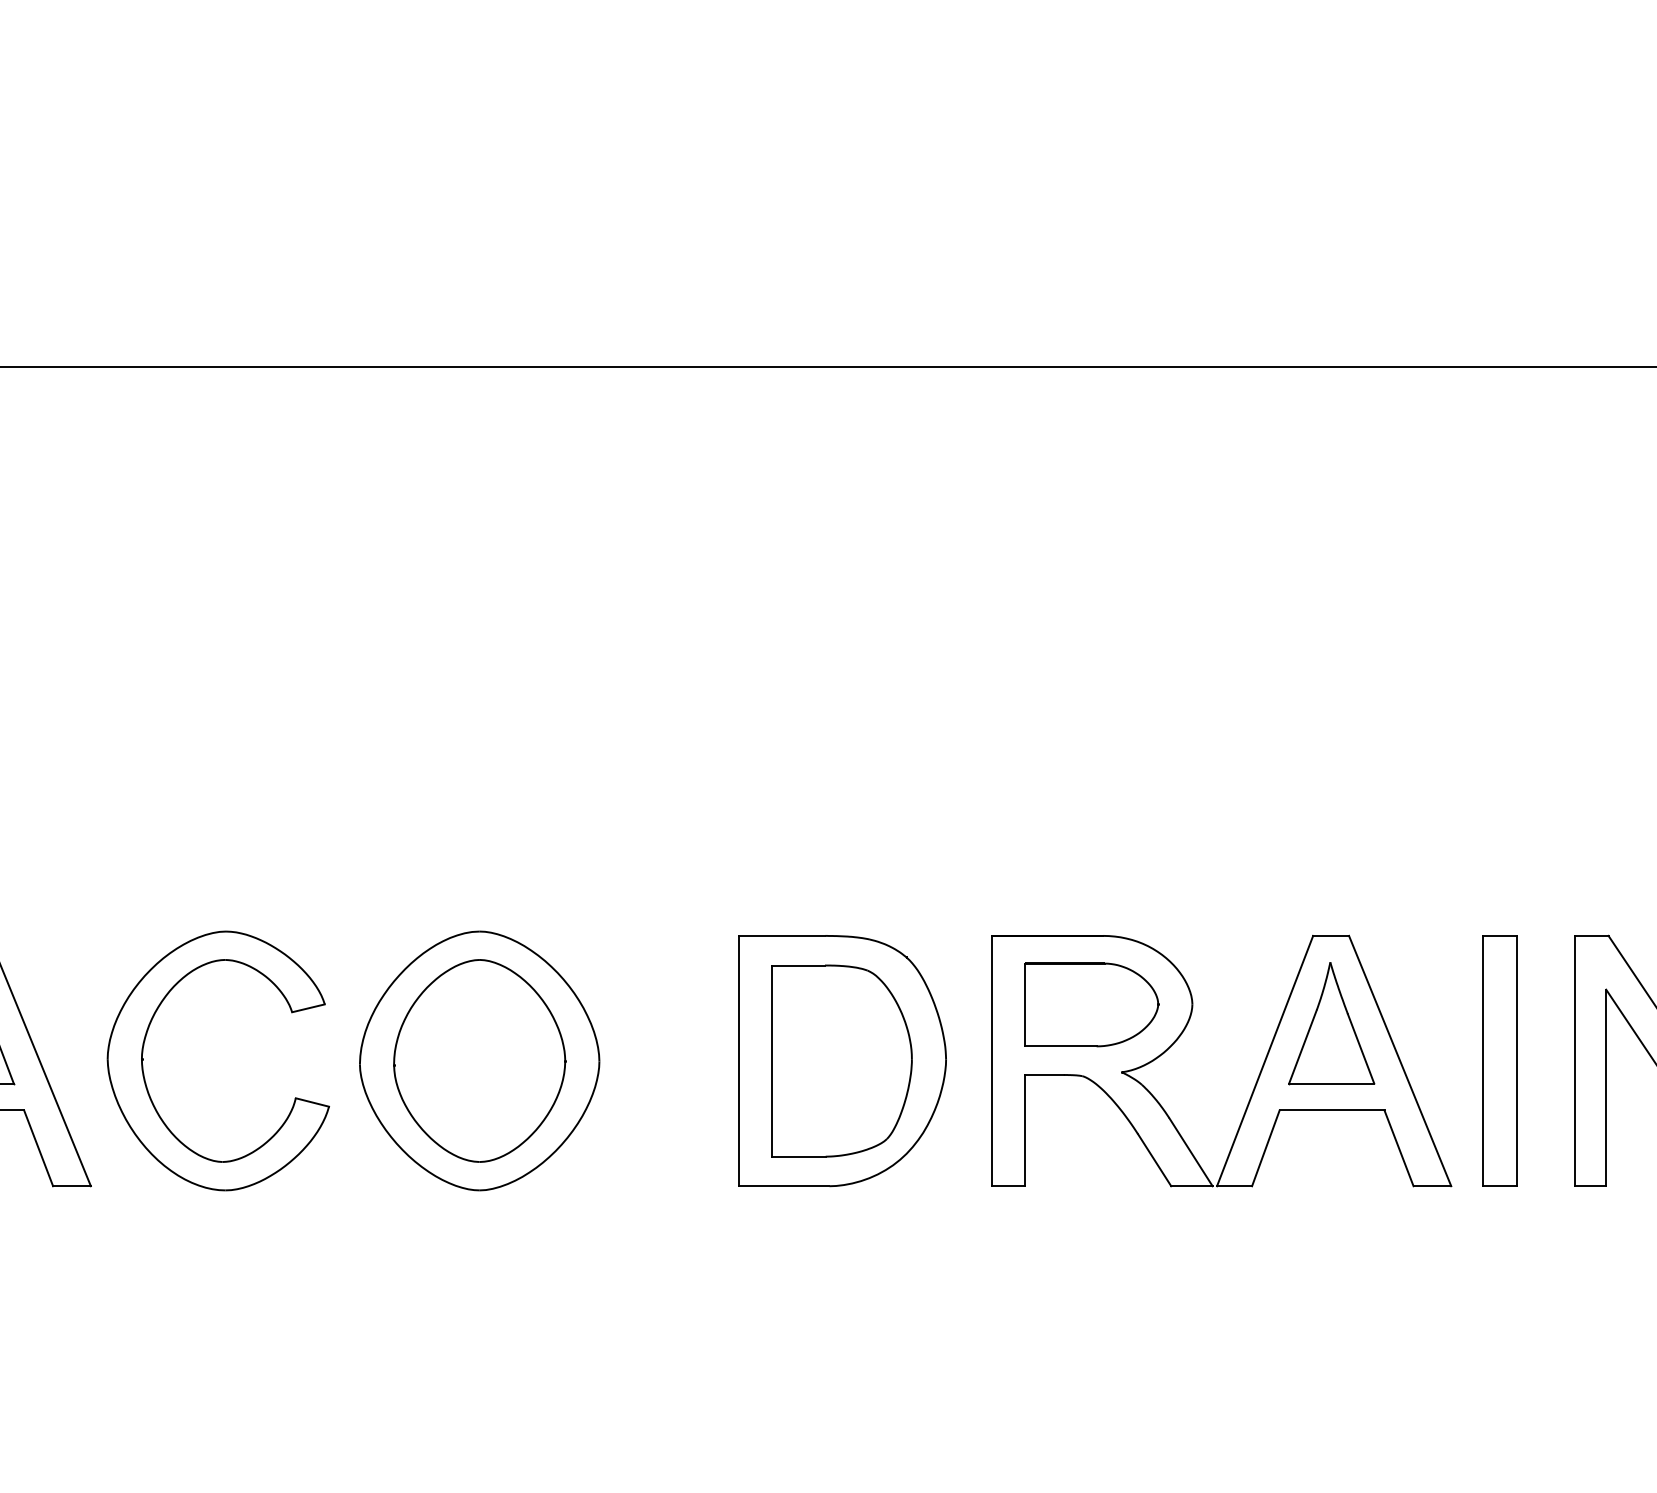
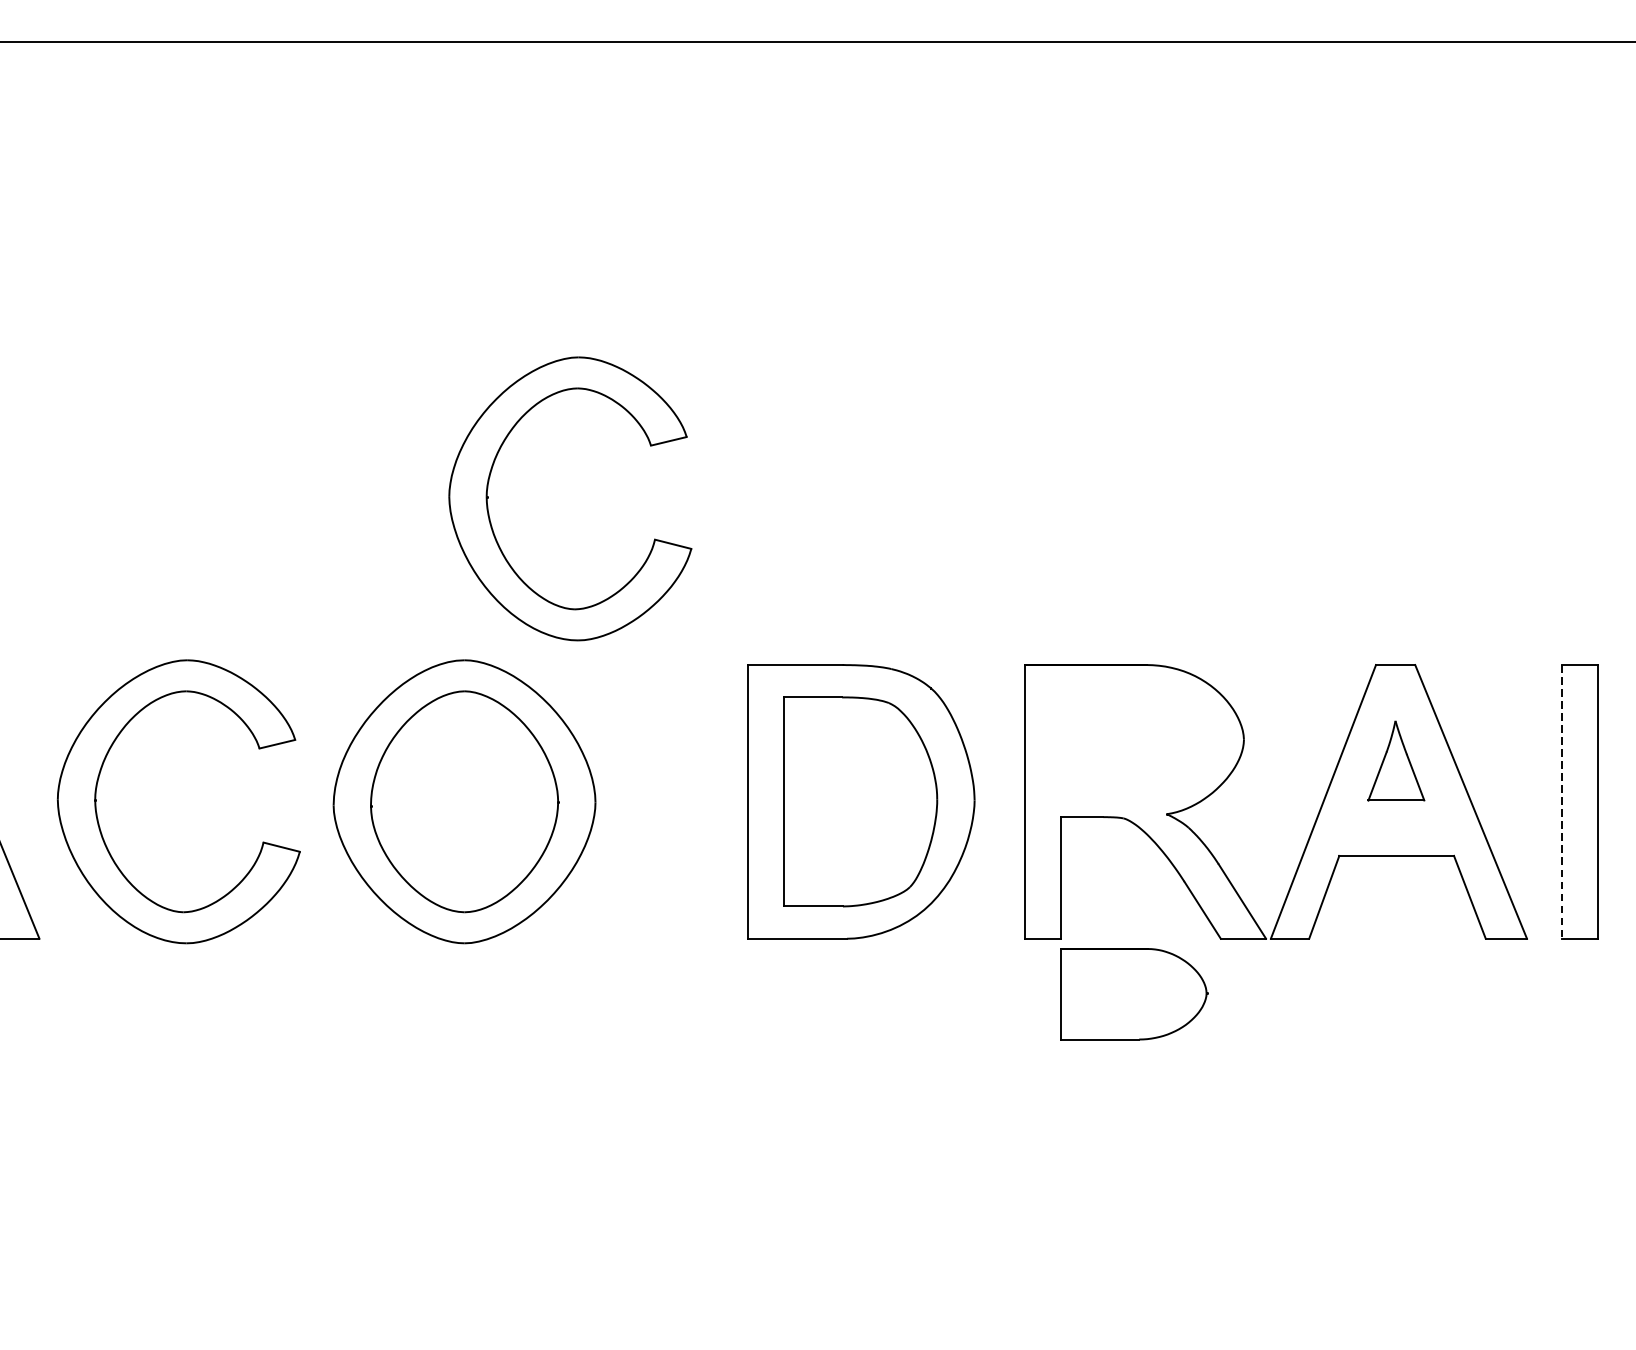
part: (501, 783) -> (488, 498), added
part: (1091, 1004) -> (1133, 993), moved
part: (1331, 1023) -> (1396, 760), size x0.6
line: (1483, 1061) -> (1562, 802), solid -> dashed

